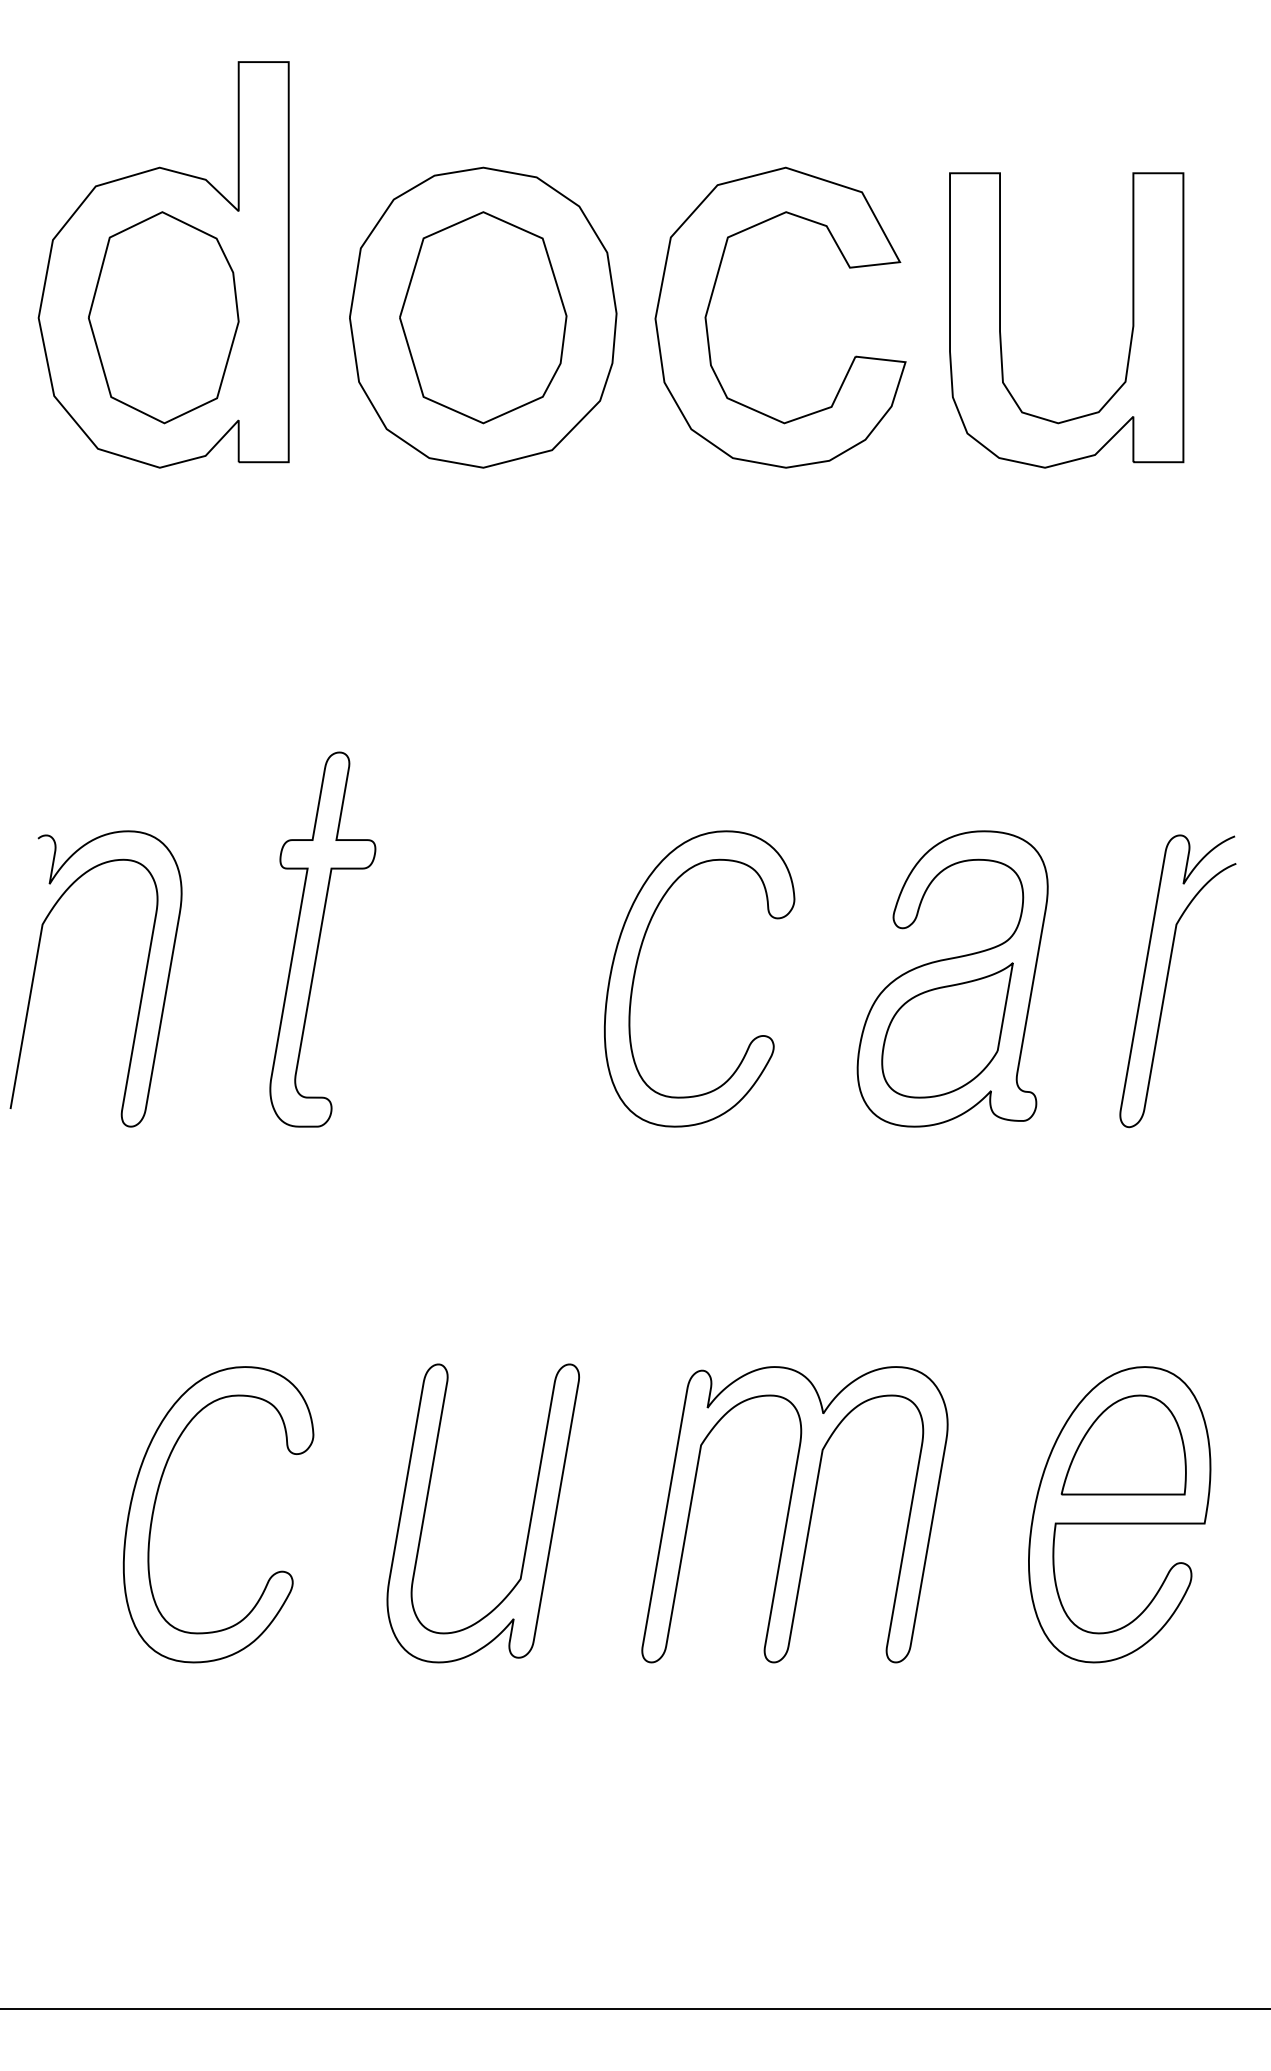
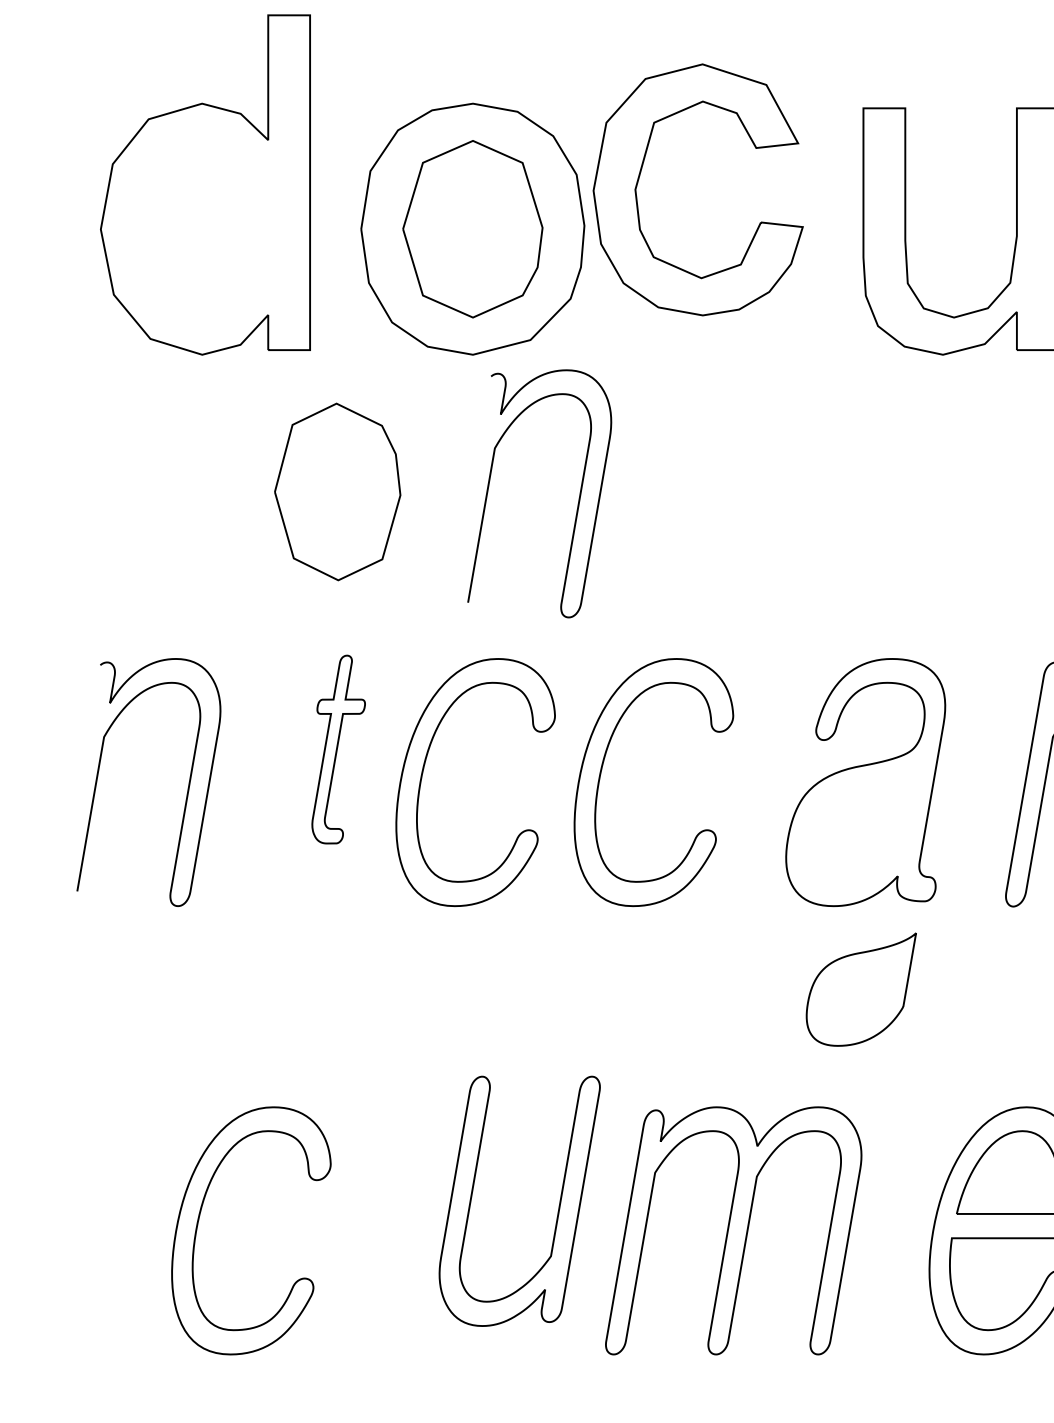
part: (711, 300) -> (640, 175), moved
part: (163, 317) -> (337, 491), moved
curve: (609, 640) -> (578, 499), added
part: (322, 939) -> (338, 749), size x0.6
part: (425, 961) -> (424, 767), added
part: (947, 1030) -> (861, 989), moved
part: (529, 1520) -> (558, 1207), moved

